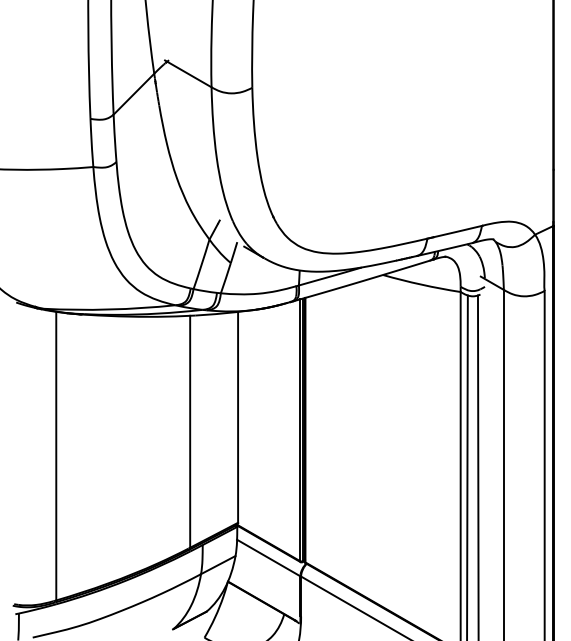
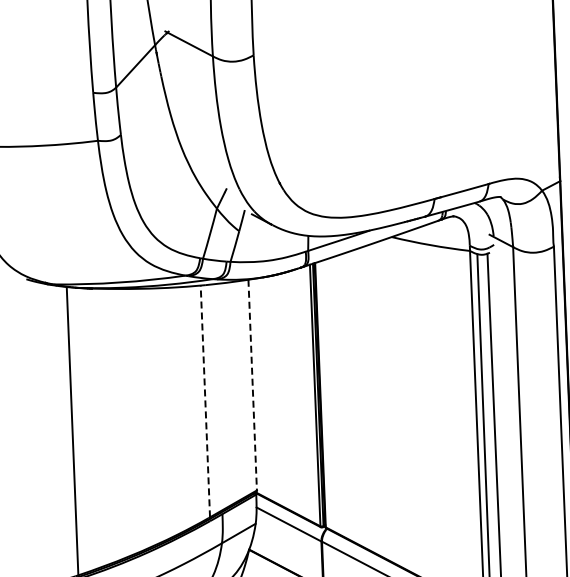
line: (238, 417) -> (253, 385), solid -> dashed
line: (190, 431) -> (205, 401), solid -> dashed

